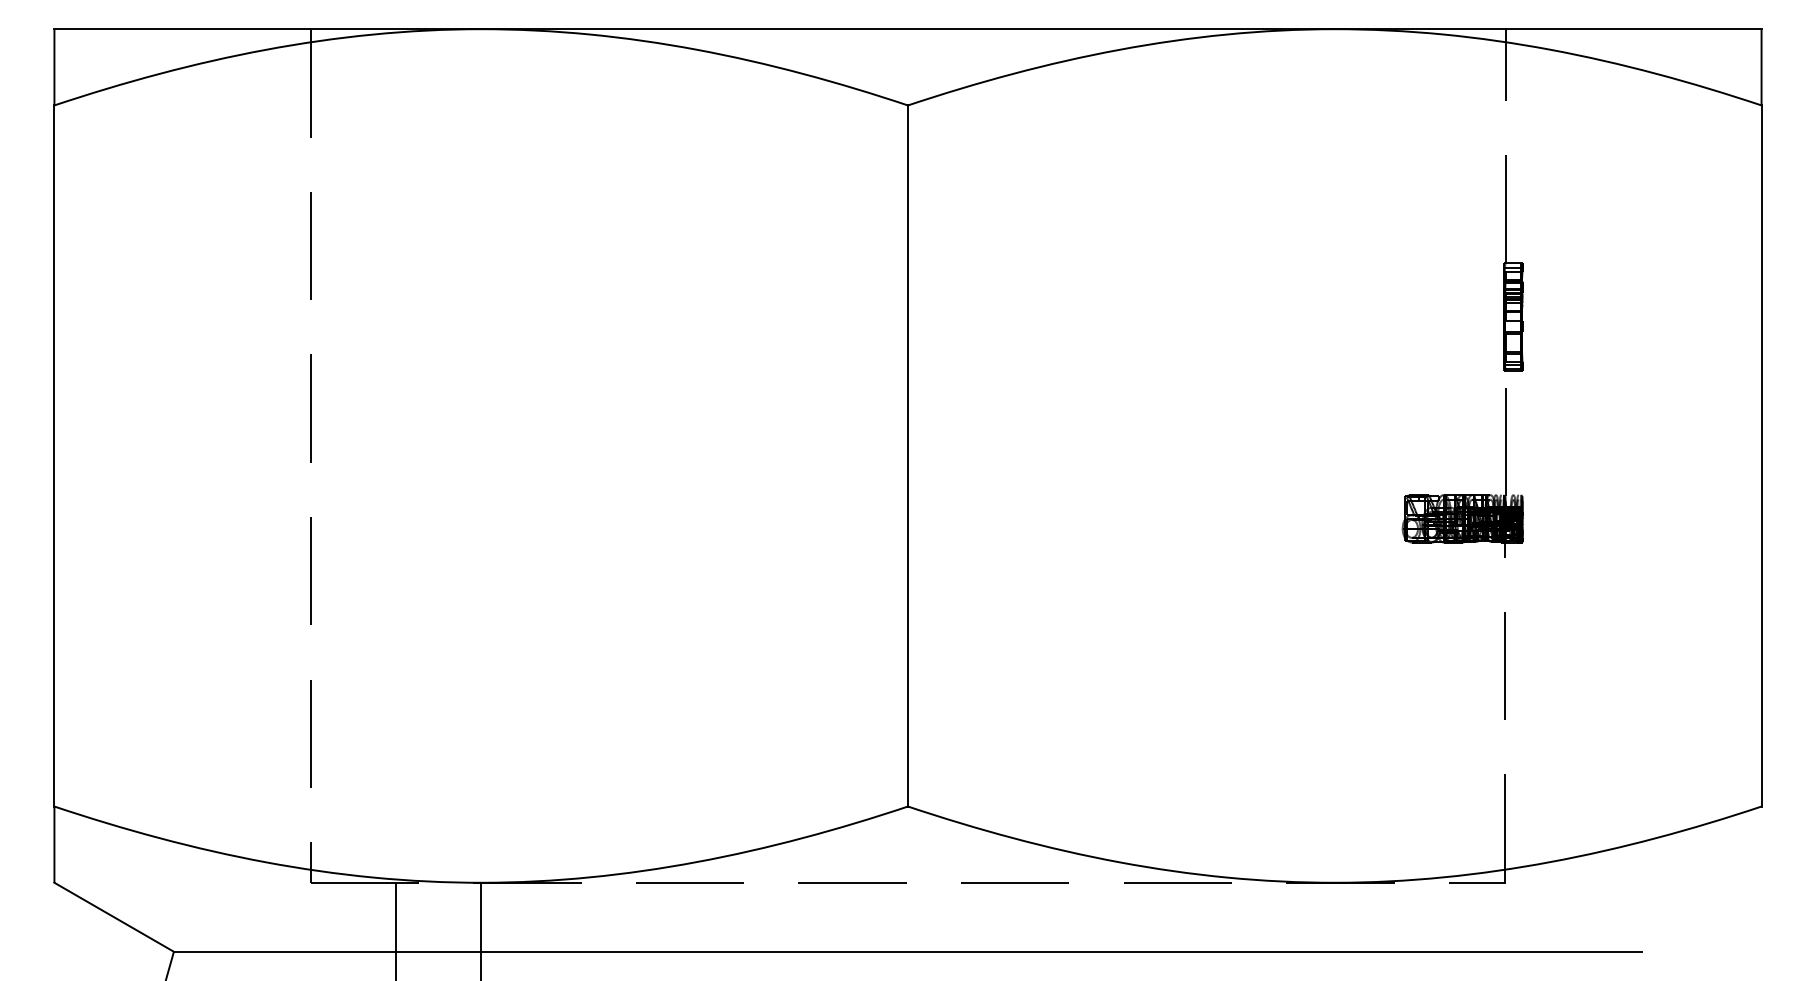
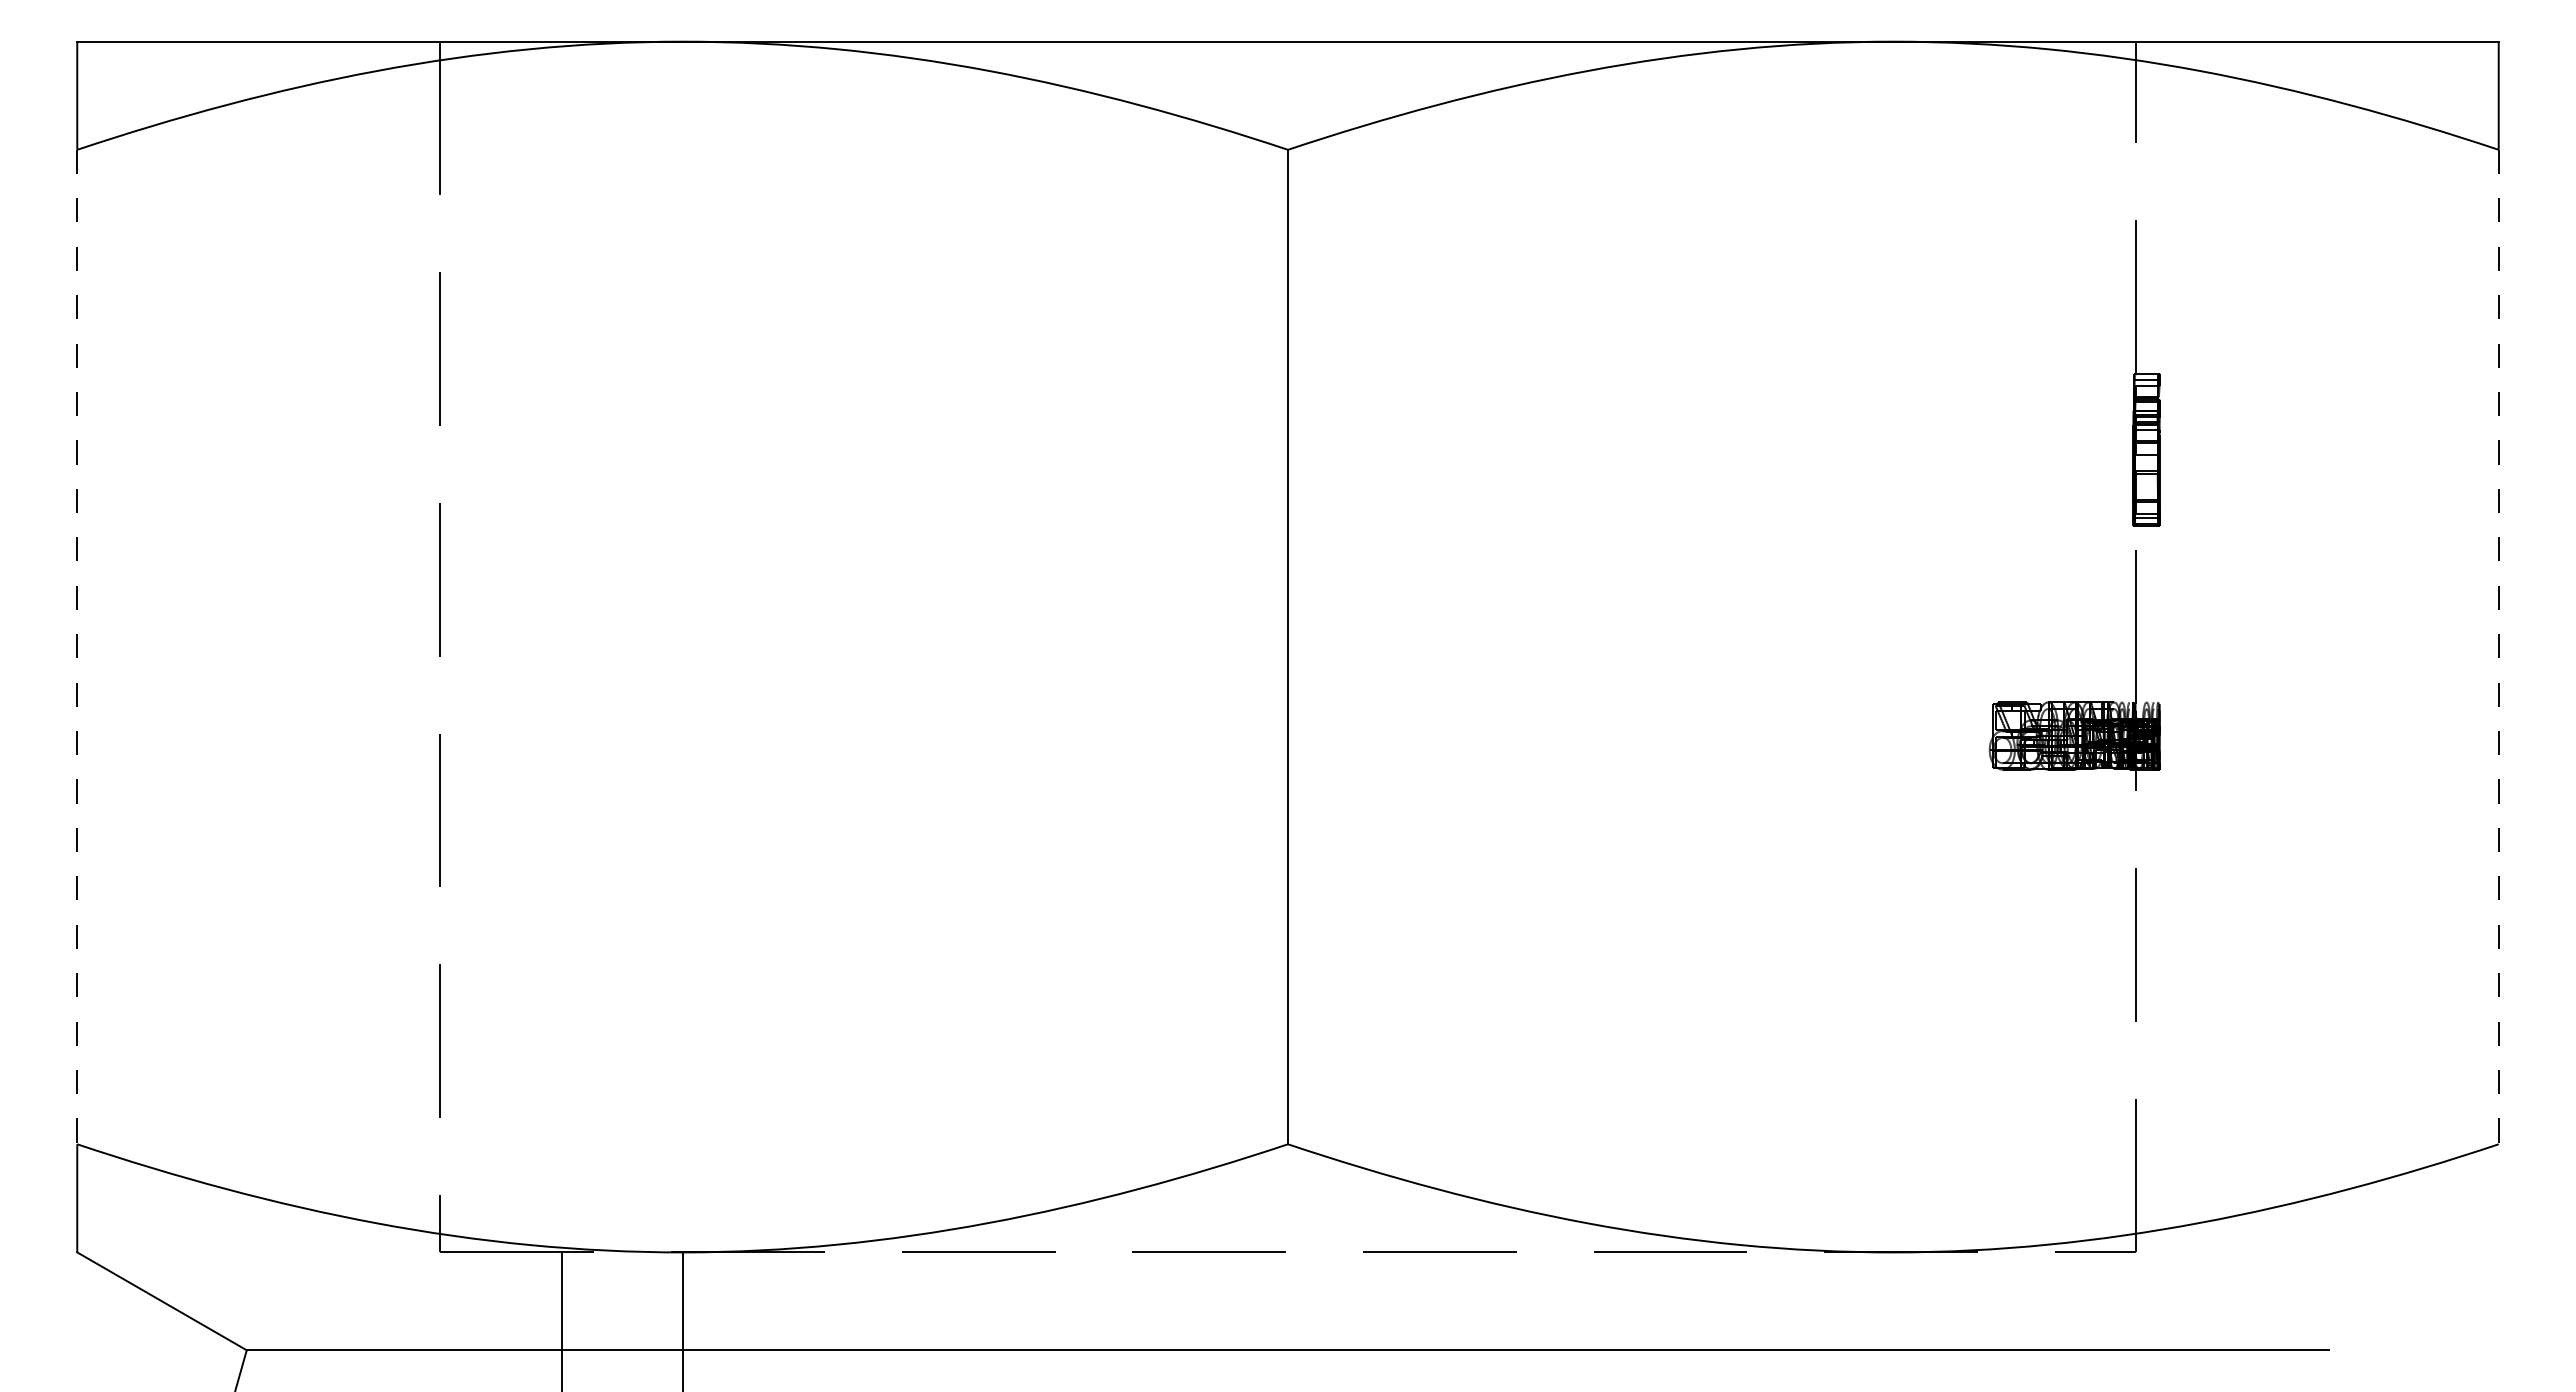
line: (54, 456) -> (77, 647), solid -> dashed
line: (1761, 456) -> (2498, 647), solid -> dashed

